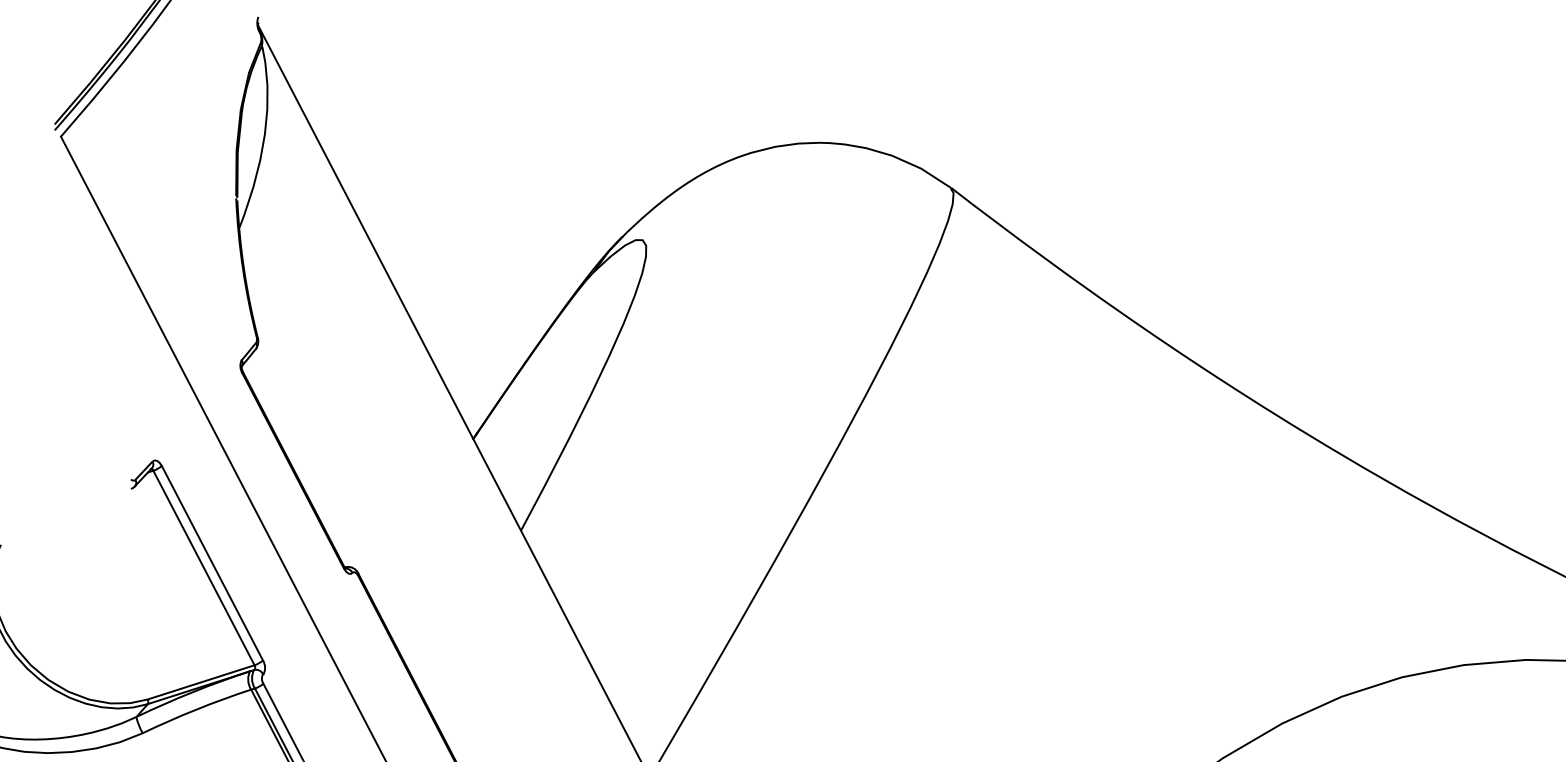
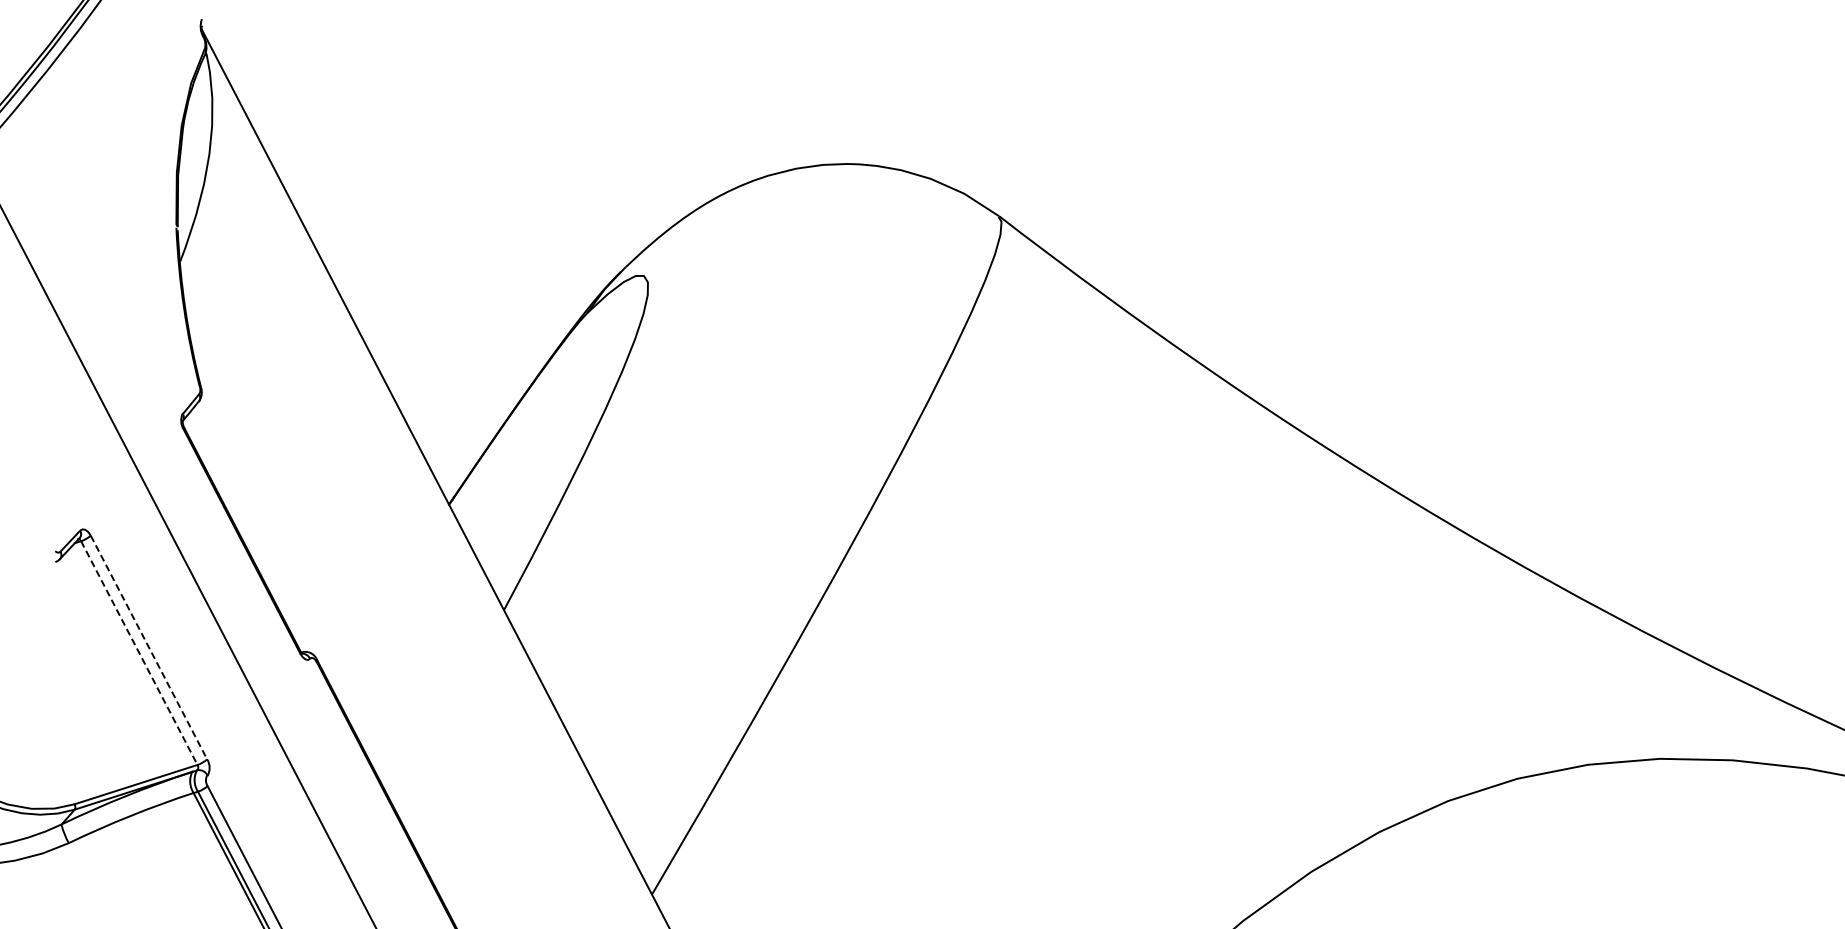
line: (212, 563) -> (149, 647), solid -> dashed
line: (204, 568) -> (139, 653), solid -> dashed

